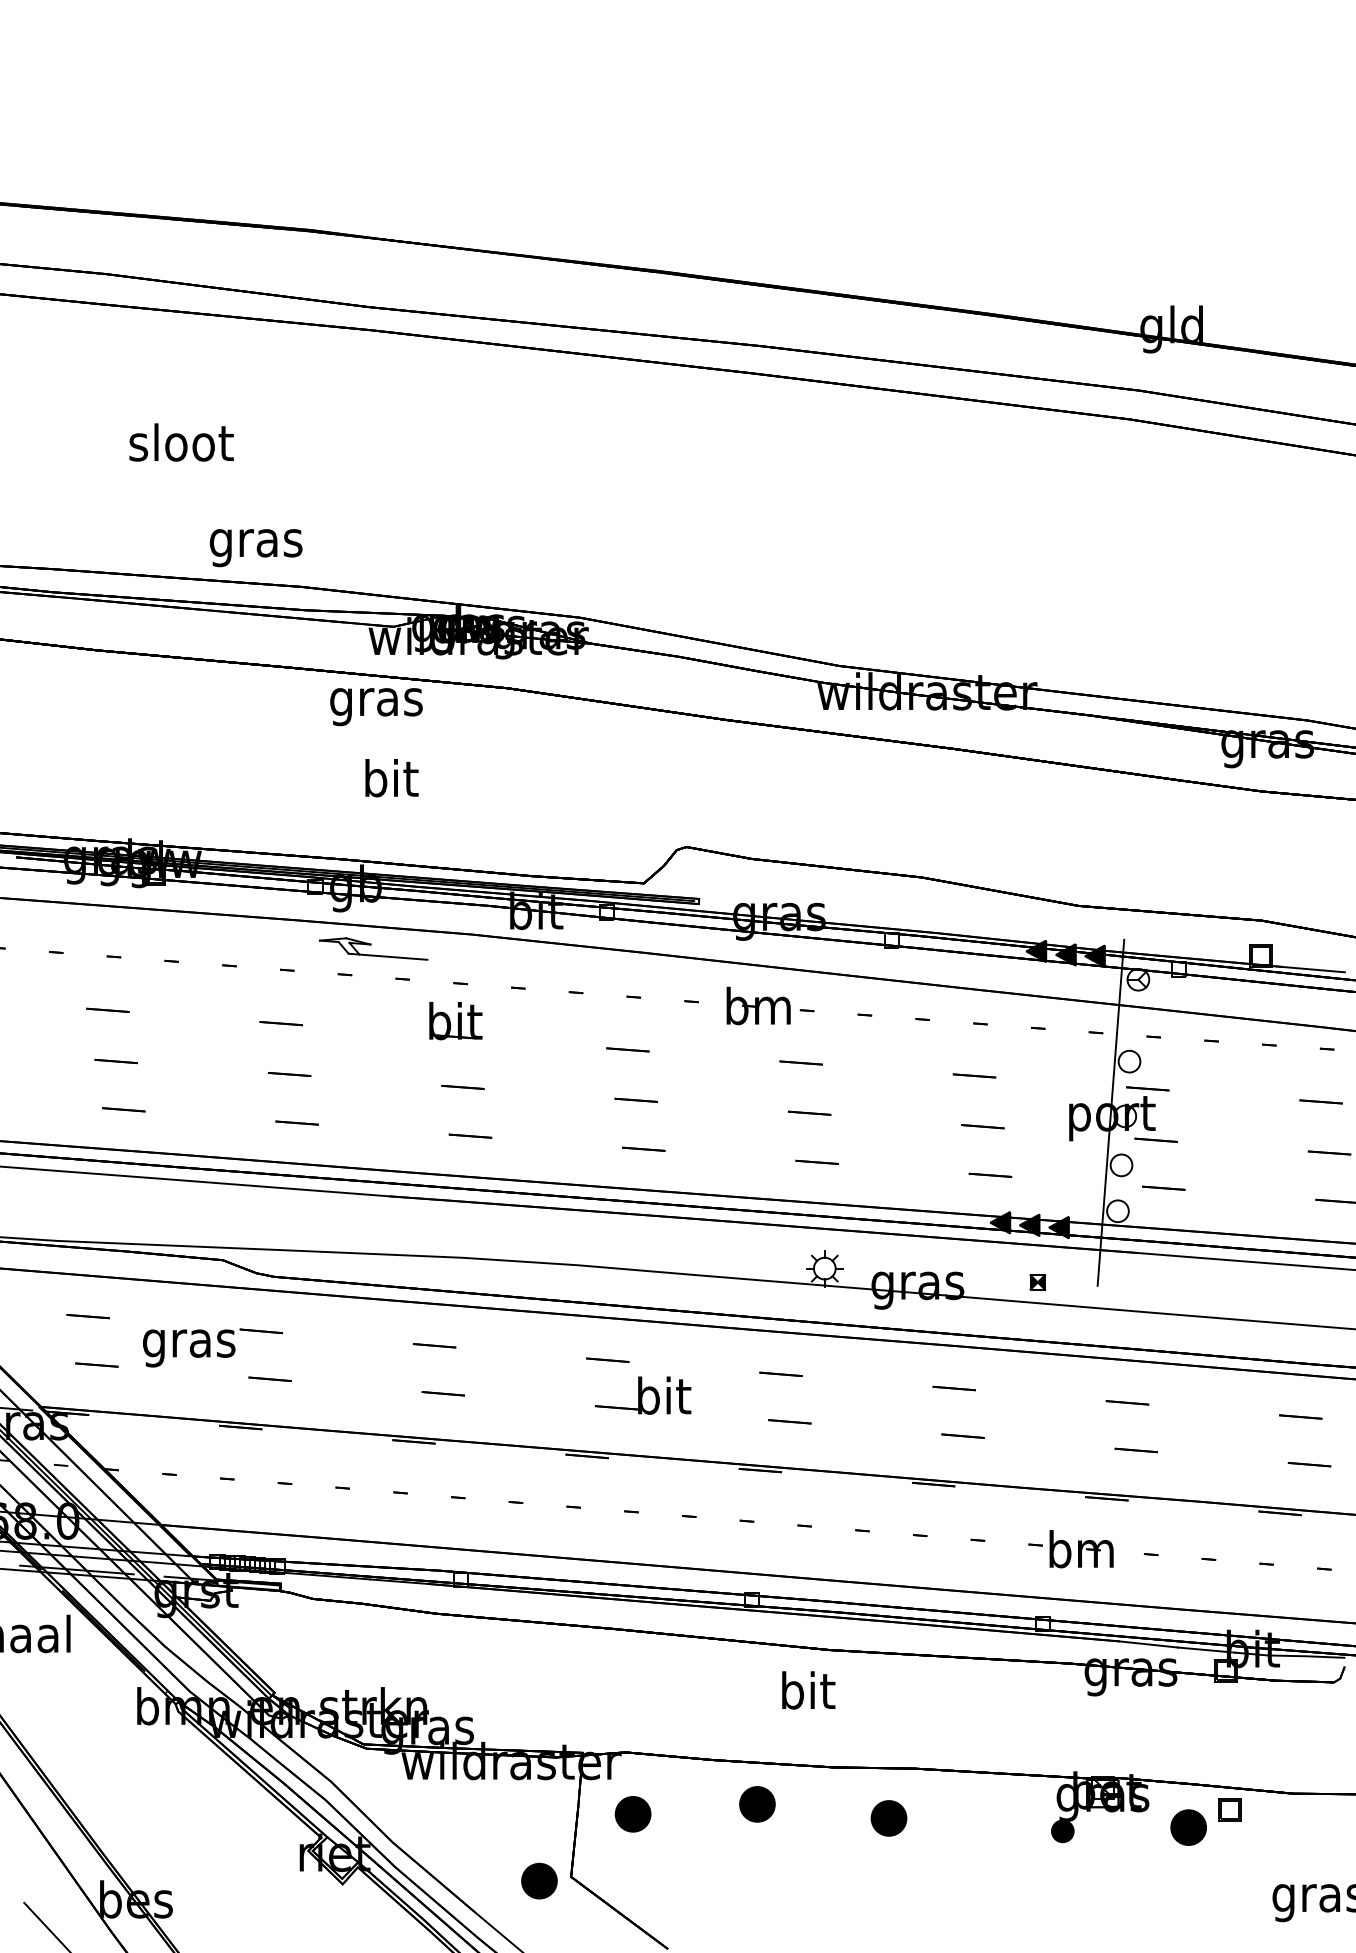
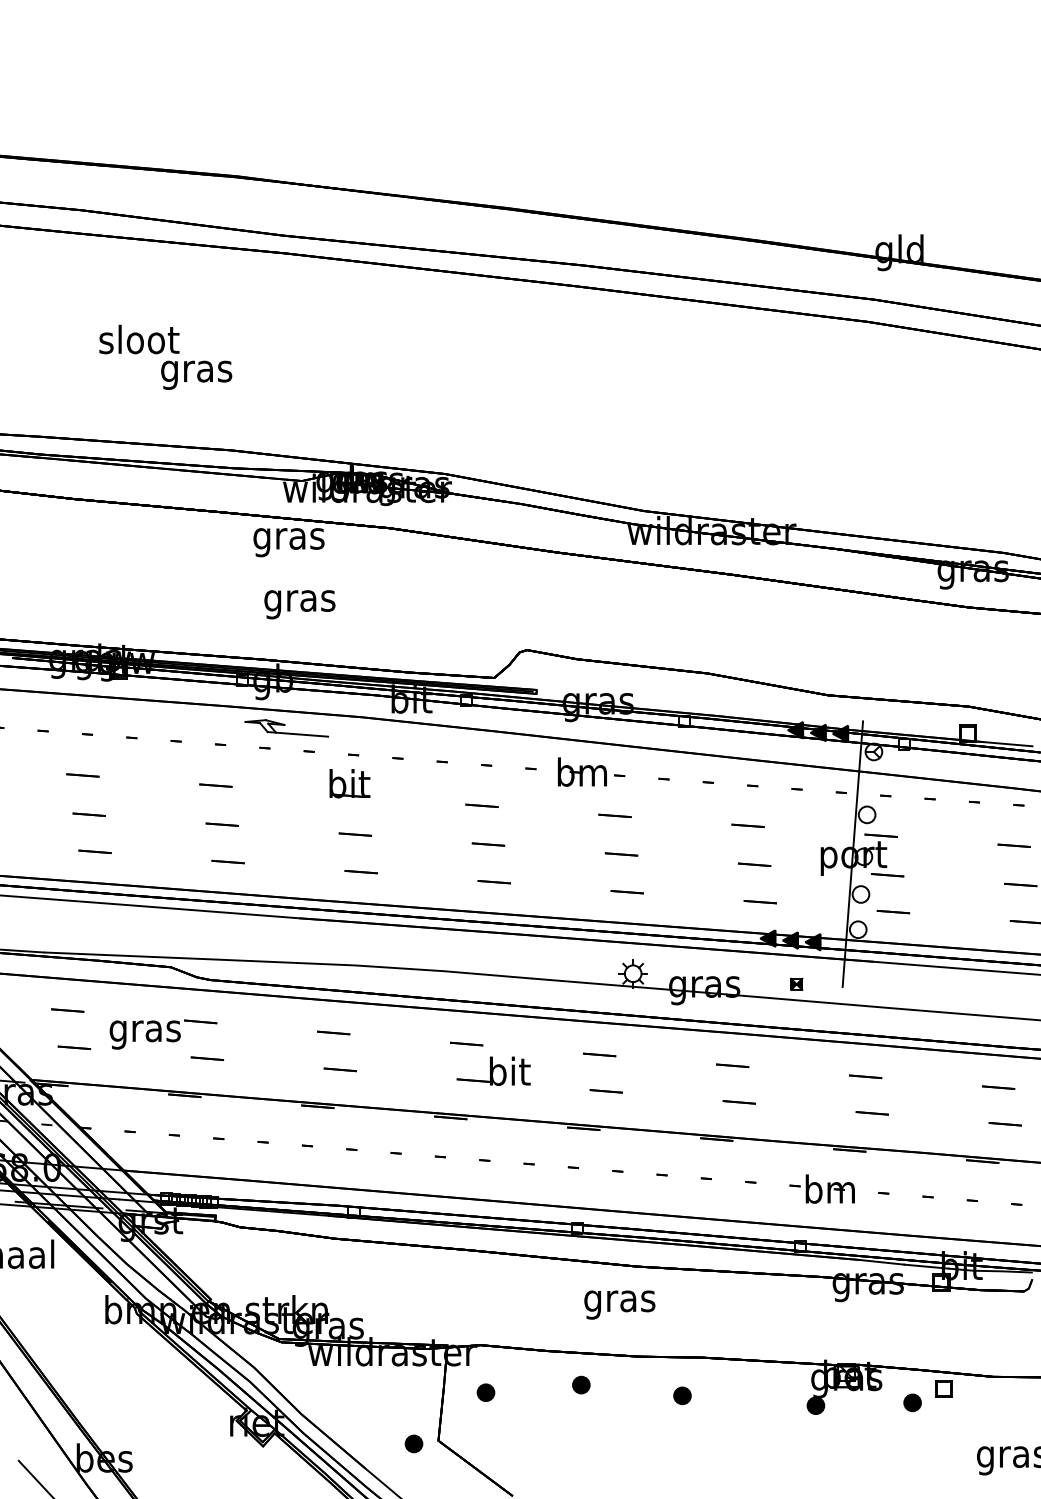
text: (255, 548) -> (196, 375), moved
text: (390, 782) -> (299, 600), bit -> gras
text: (807, 1695) -> (619, 1301), bit -> gras
part: (756, 1804) -> (580, 1385), size x0.62
part: (632, 1814) -> (485, 1392), size x0.62
part: (888, 1818) -> (682, 1395), size x0.62
part: (1188, 1827) -> (912, 1402), size x0.62
part: (538, 1880) -> (413, 1443), size x0.62

